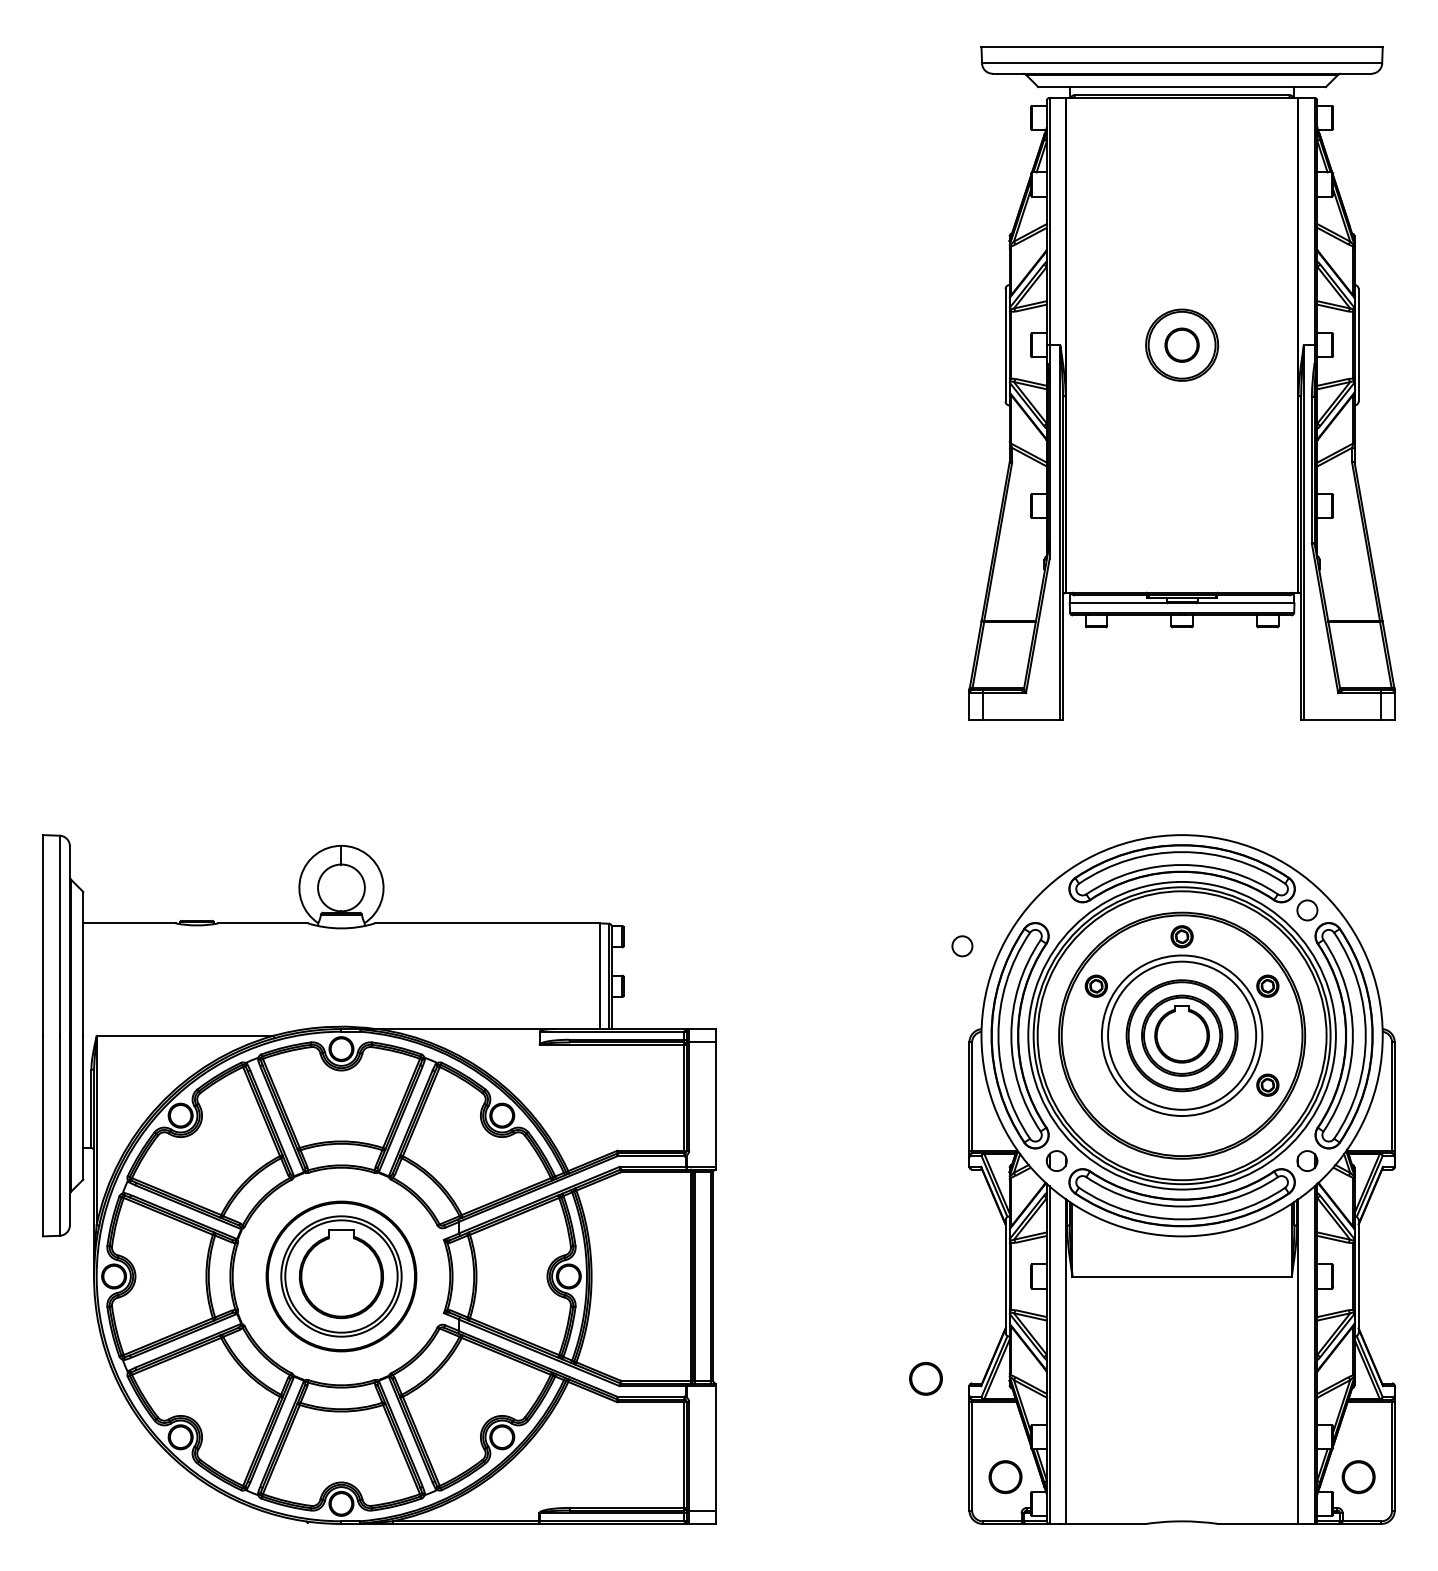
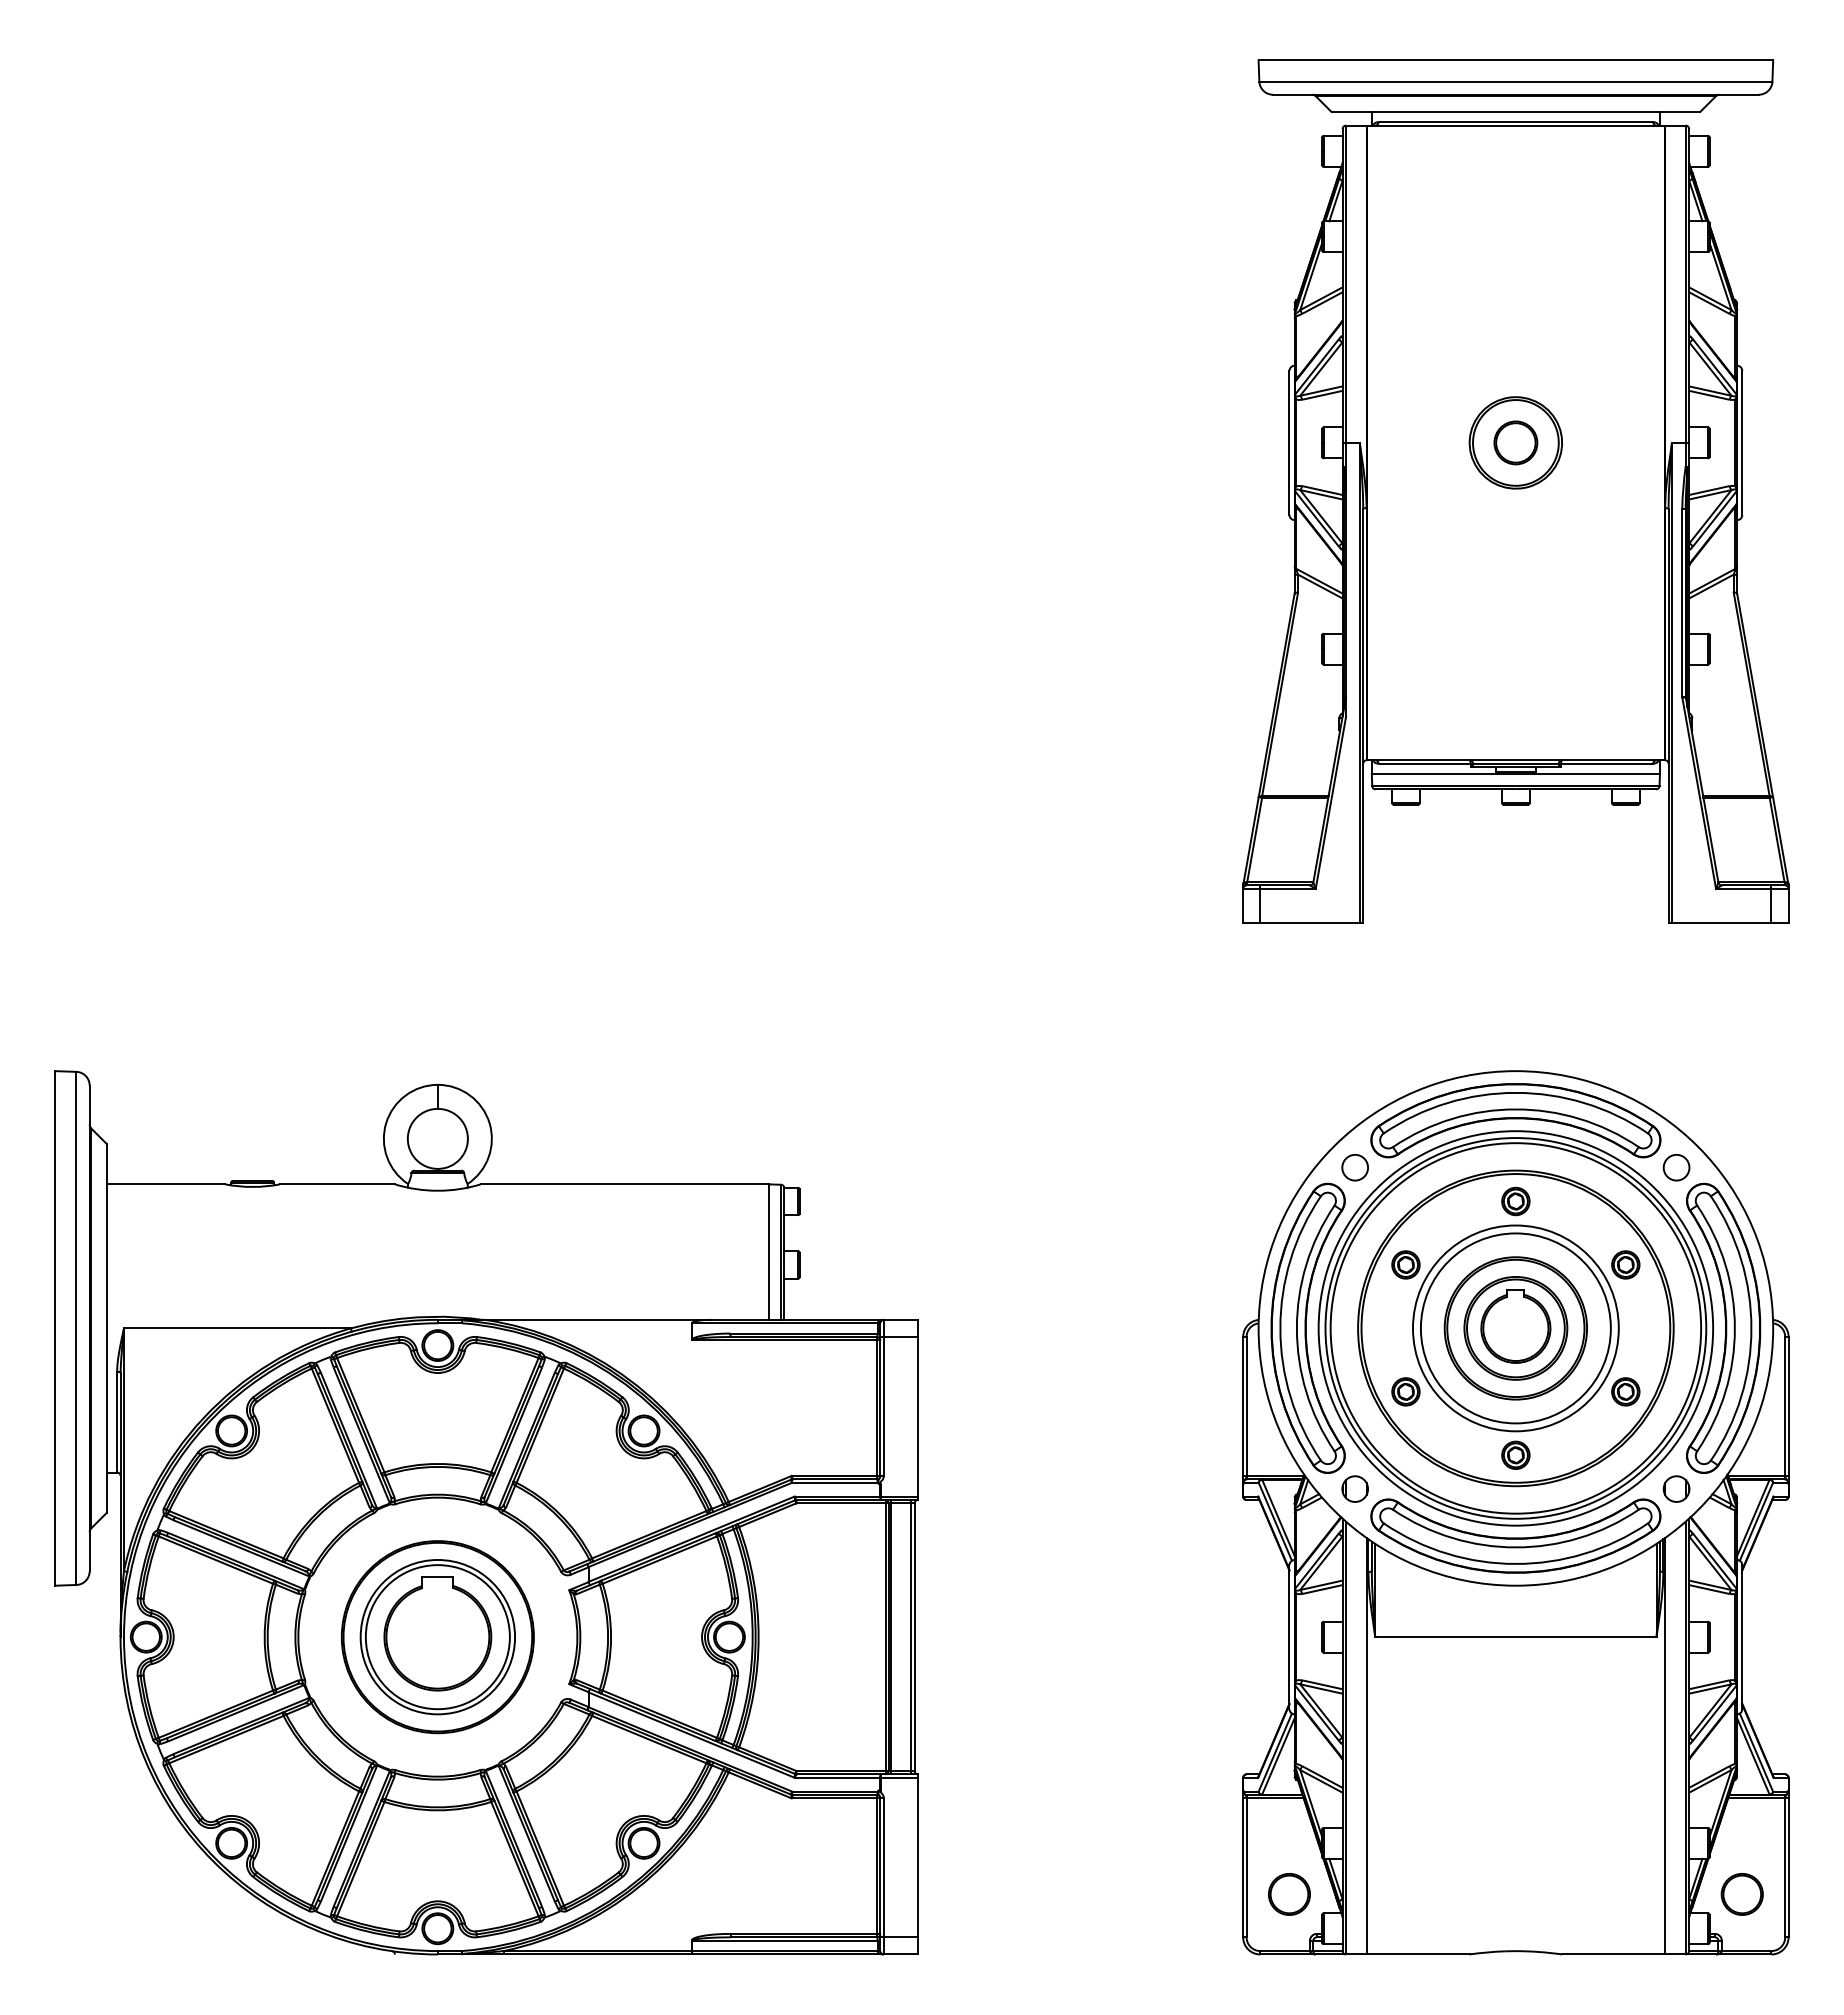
circle: (961, 946) -> (1354, 1167), moved
part: (1096, 1084) -> (1405, 1391), added
part: (1181, 1134) -> (1515, 1454), added
circle: (926, 1378) -> (1187, 1768), removed

